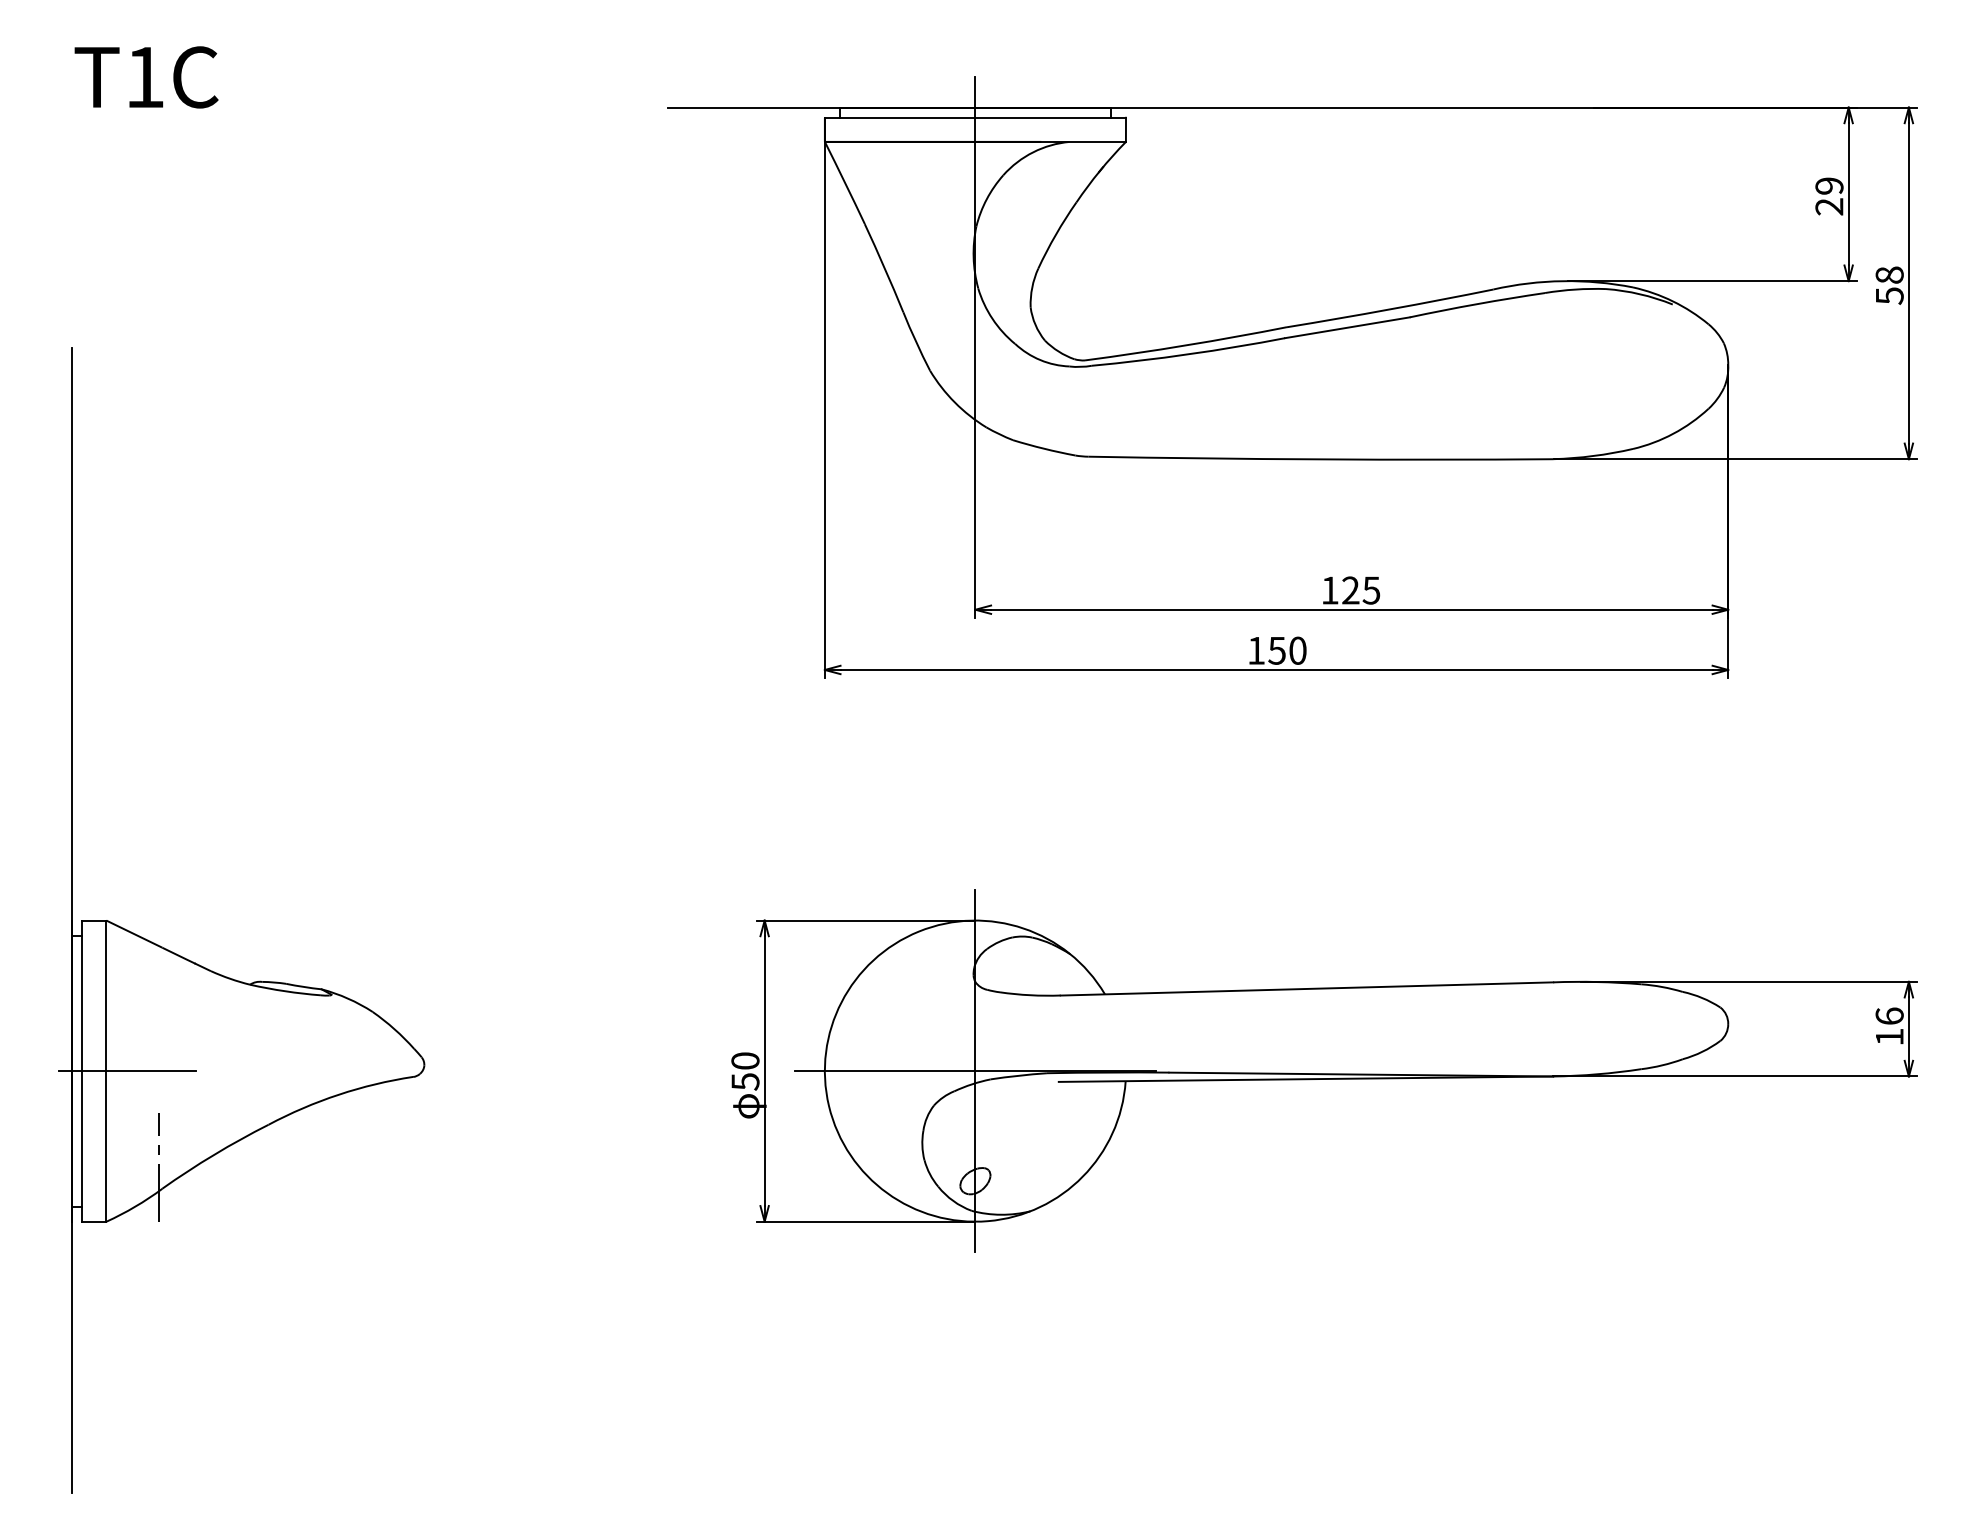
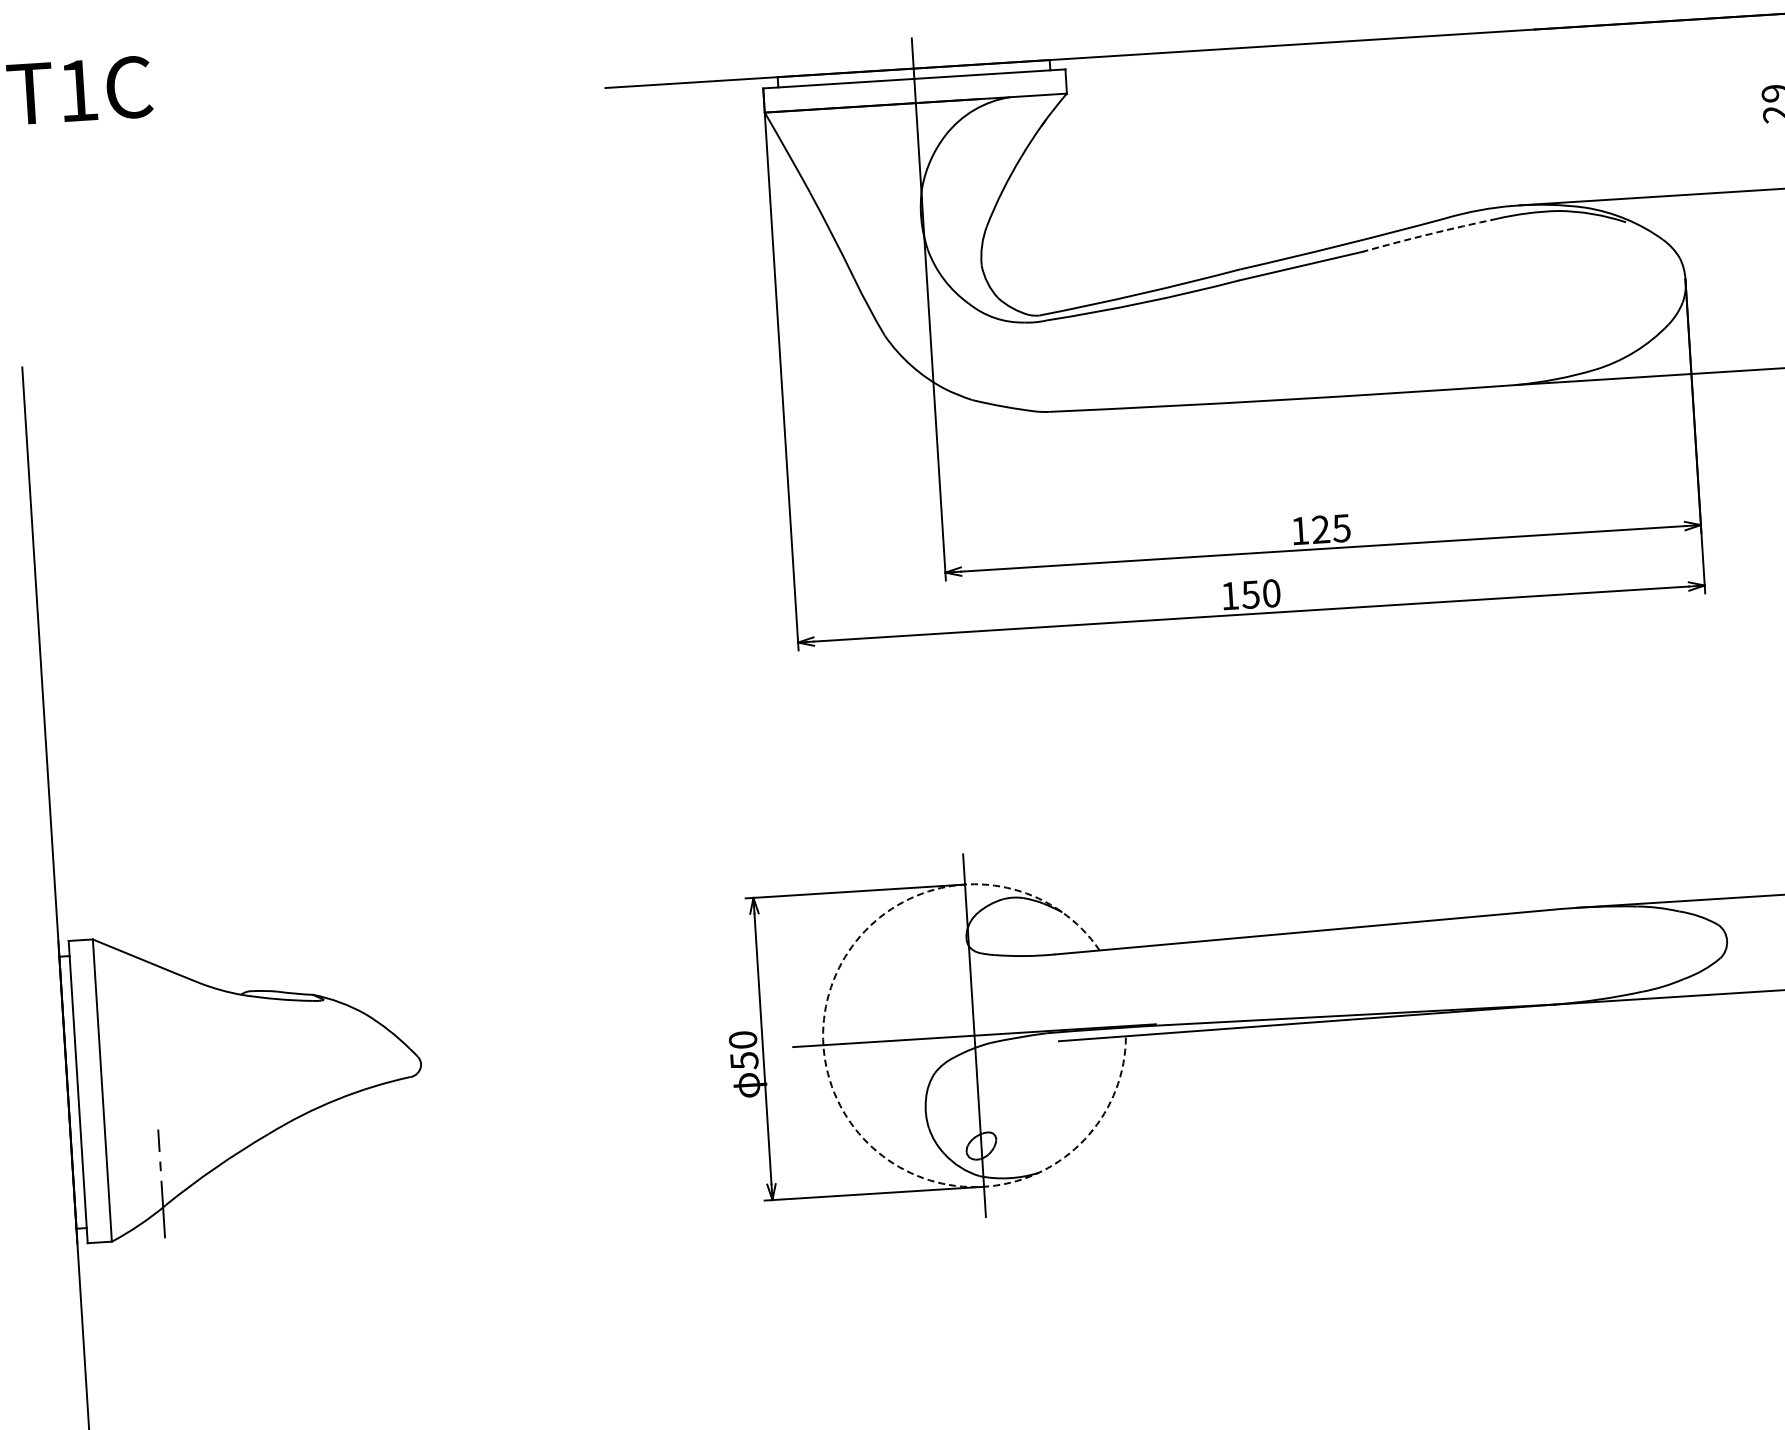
arc: (1477, 304) -> (1430, 234), solid -> dashed
line: (127, 1071) -> (123, 1089), removed
arc: (829, 1106) -> (830, 1080), solid -> dashed

